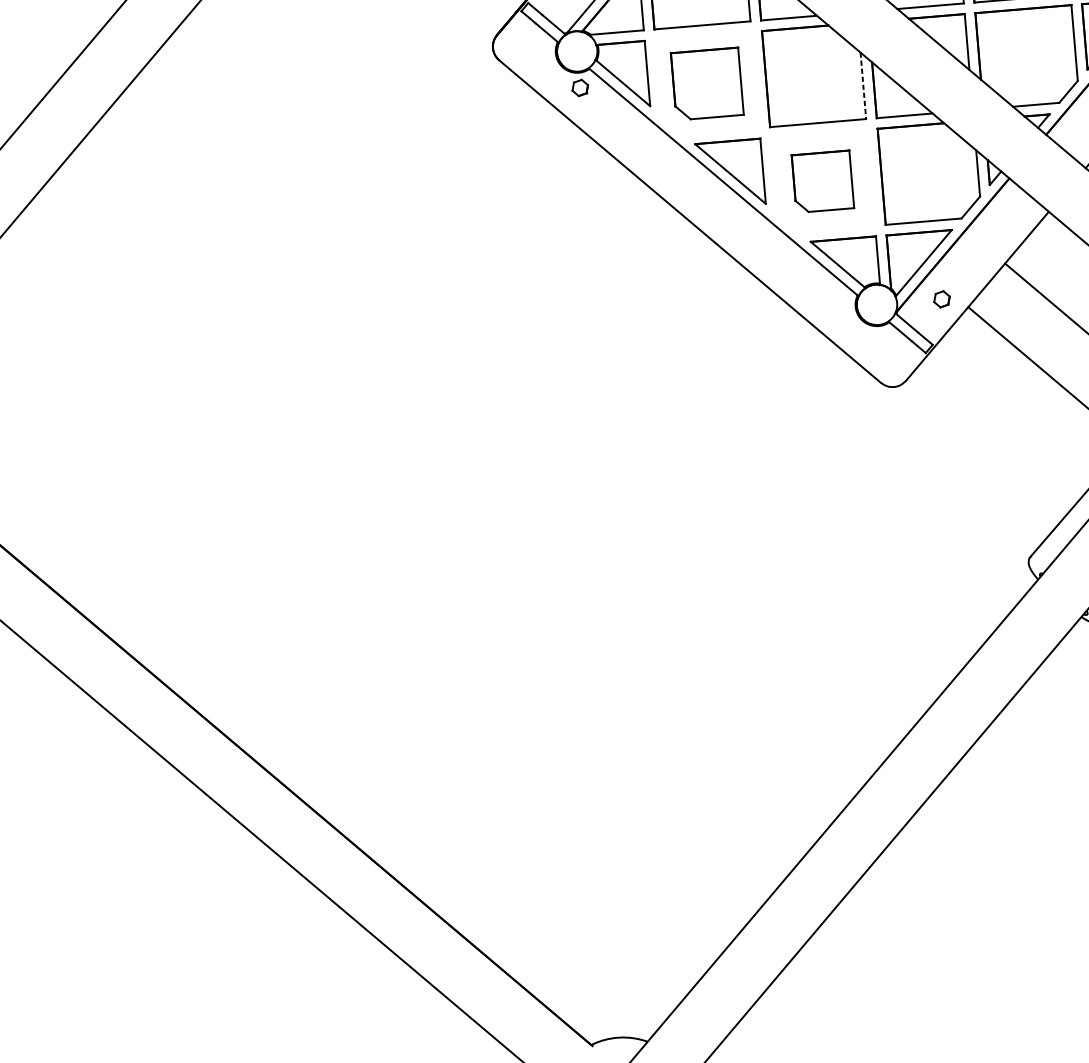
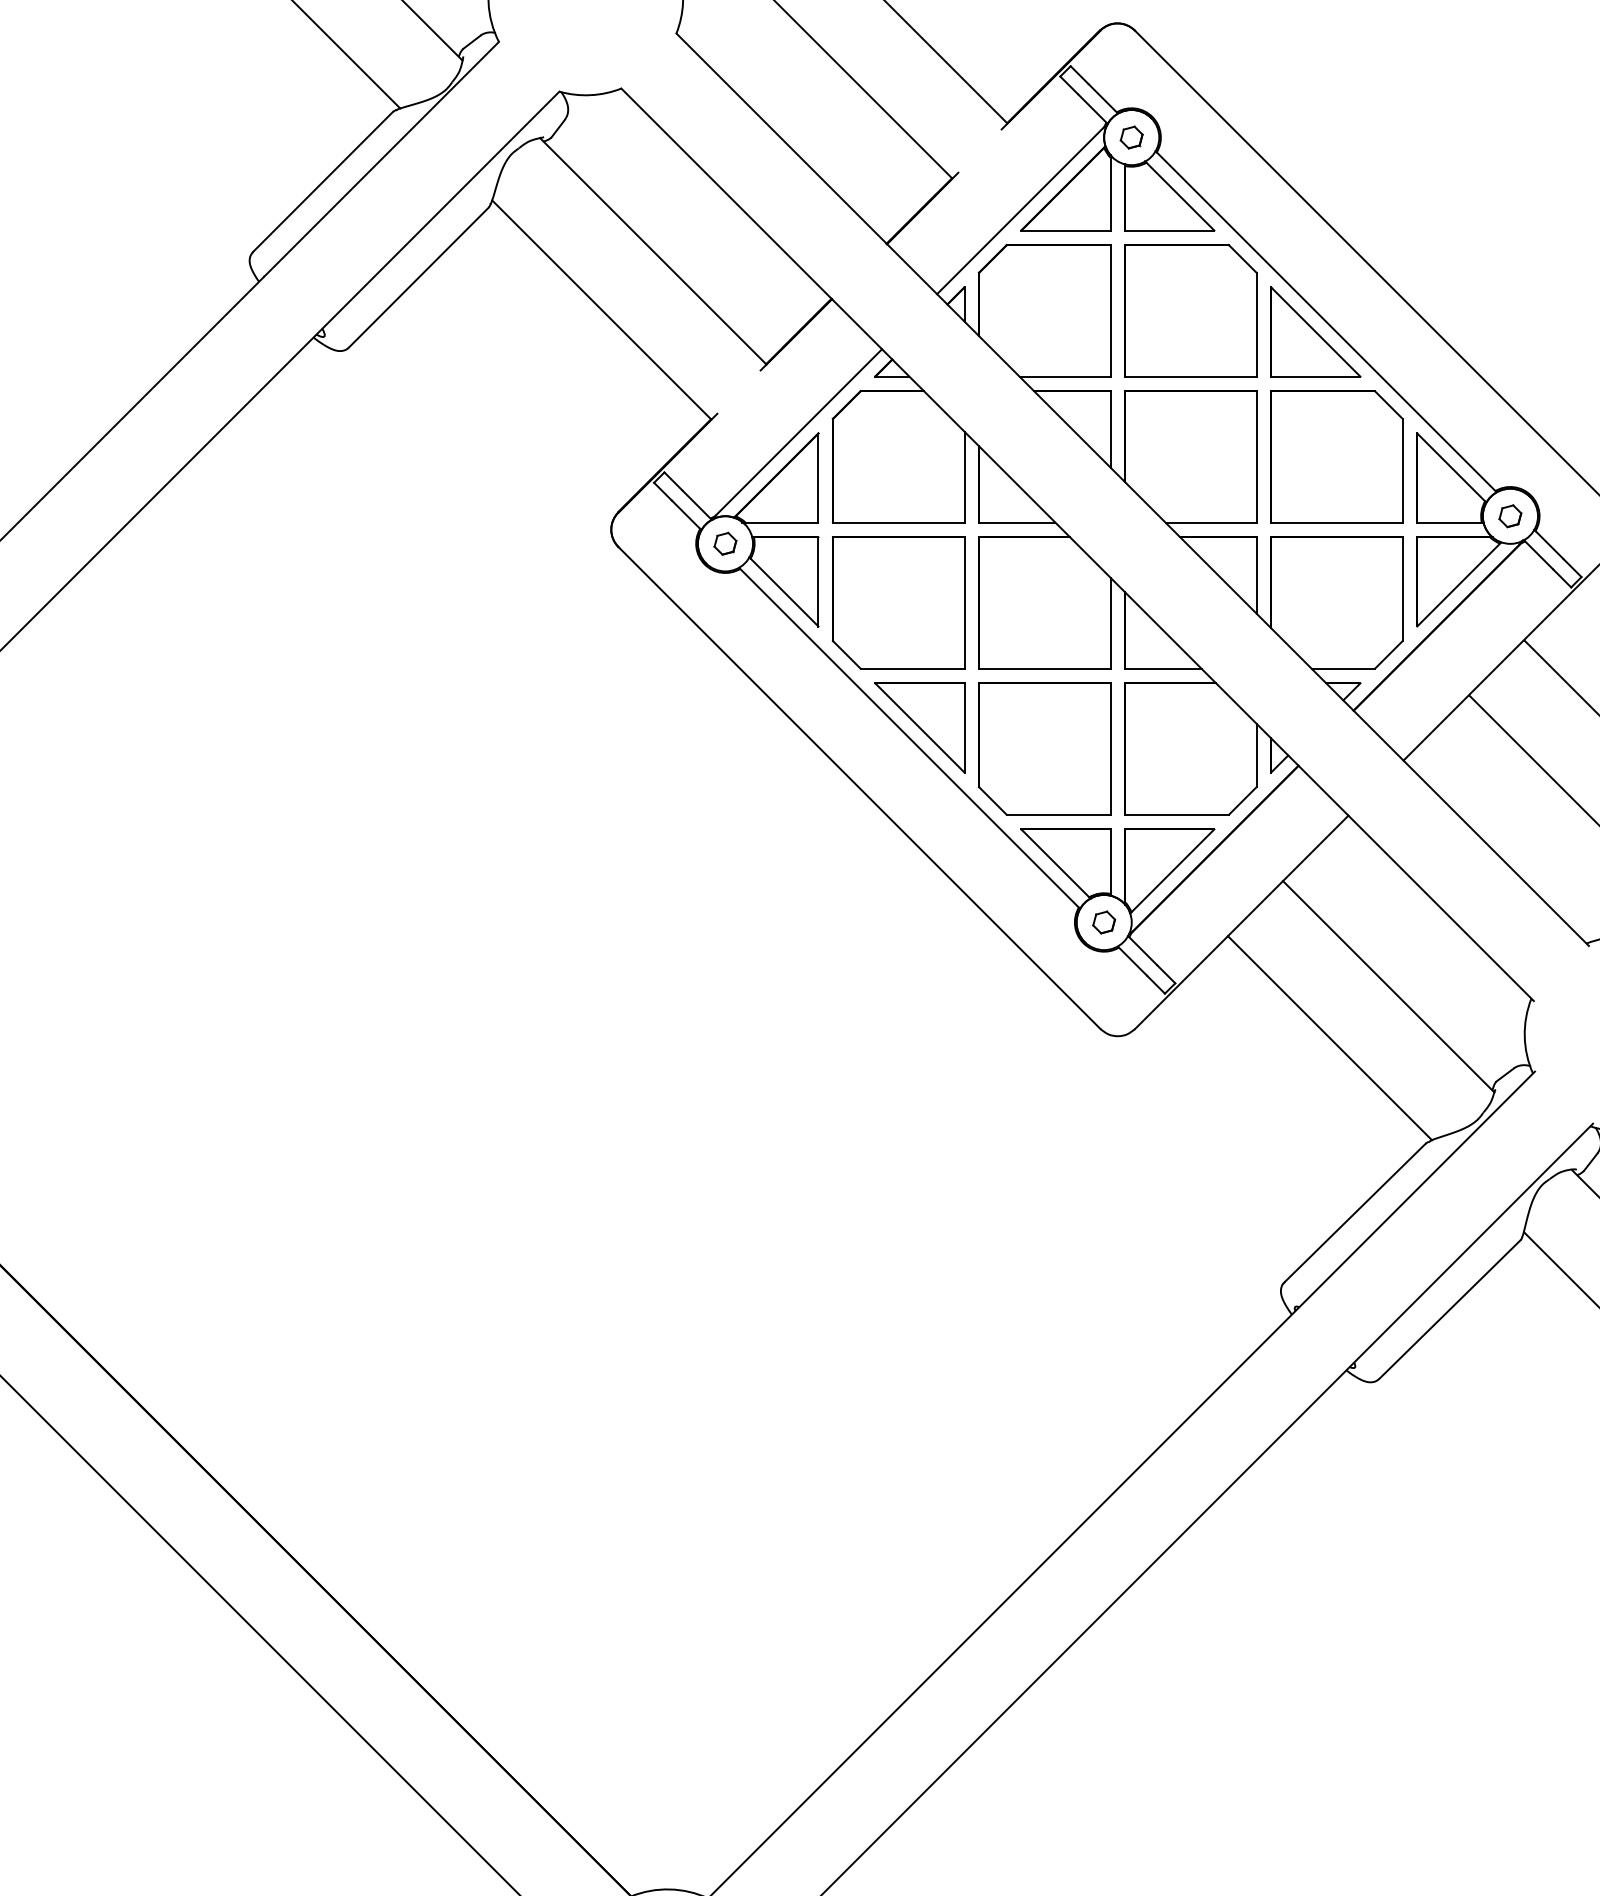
part: (707, 83) -> (898, 602), size x1.43
line: (863, 86) -> (1110, 623), dashed -> solid
part: (580, 87) -> (725, 543), moved
part: (822, 181) -> (1044, 748), size x1.67
part: (942, 299) -> (1104, 922), moved

